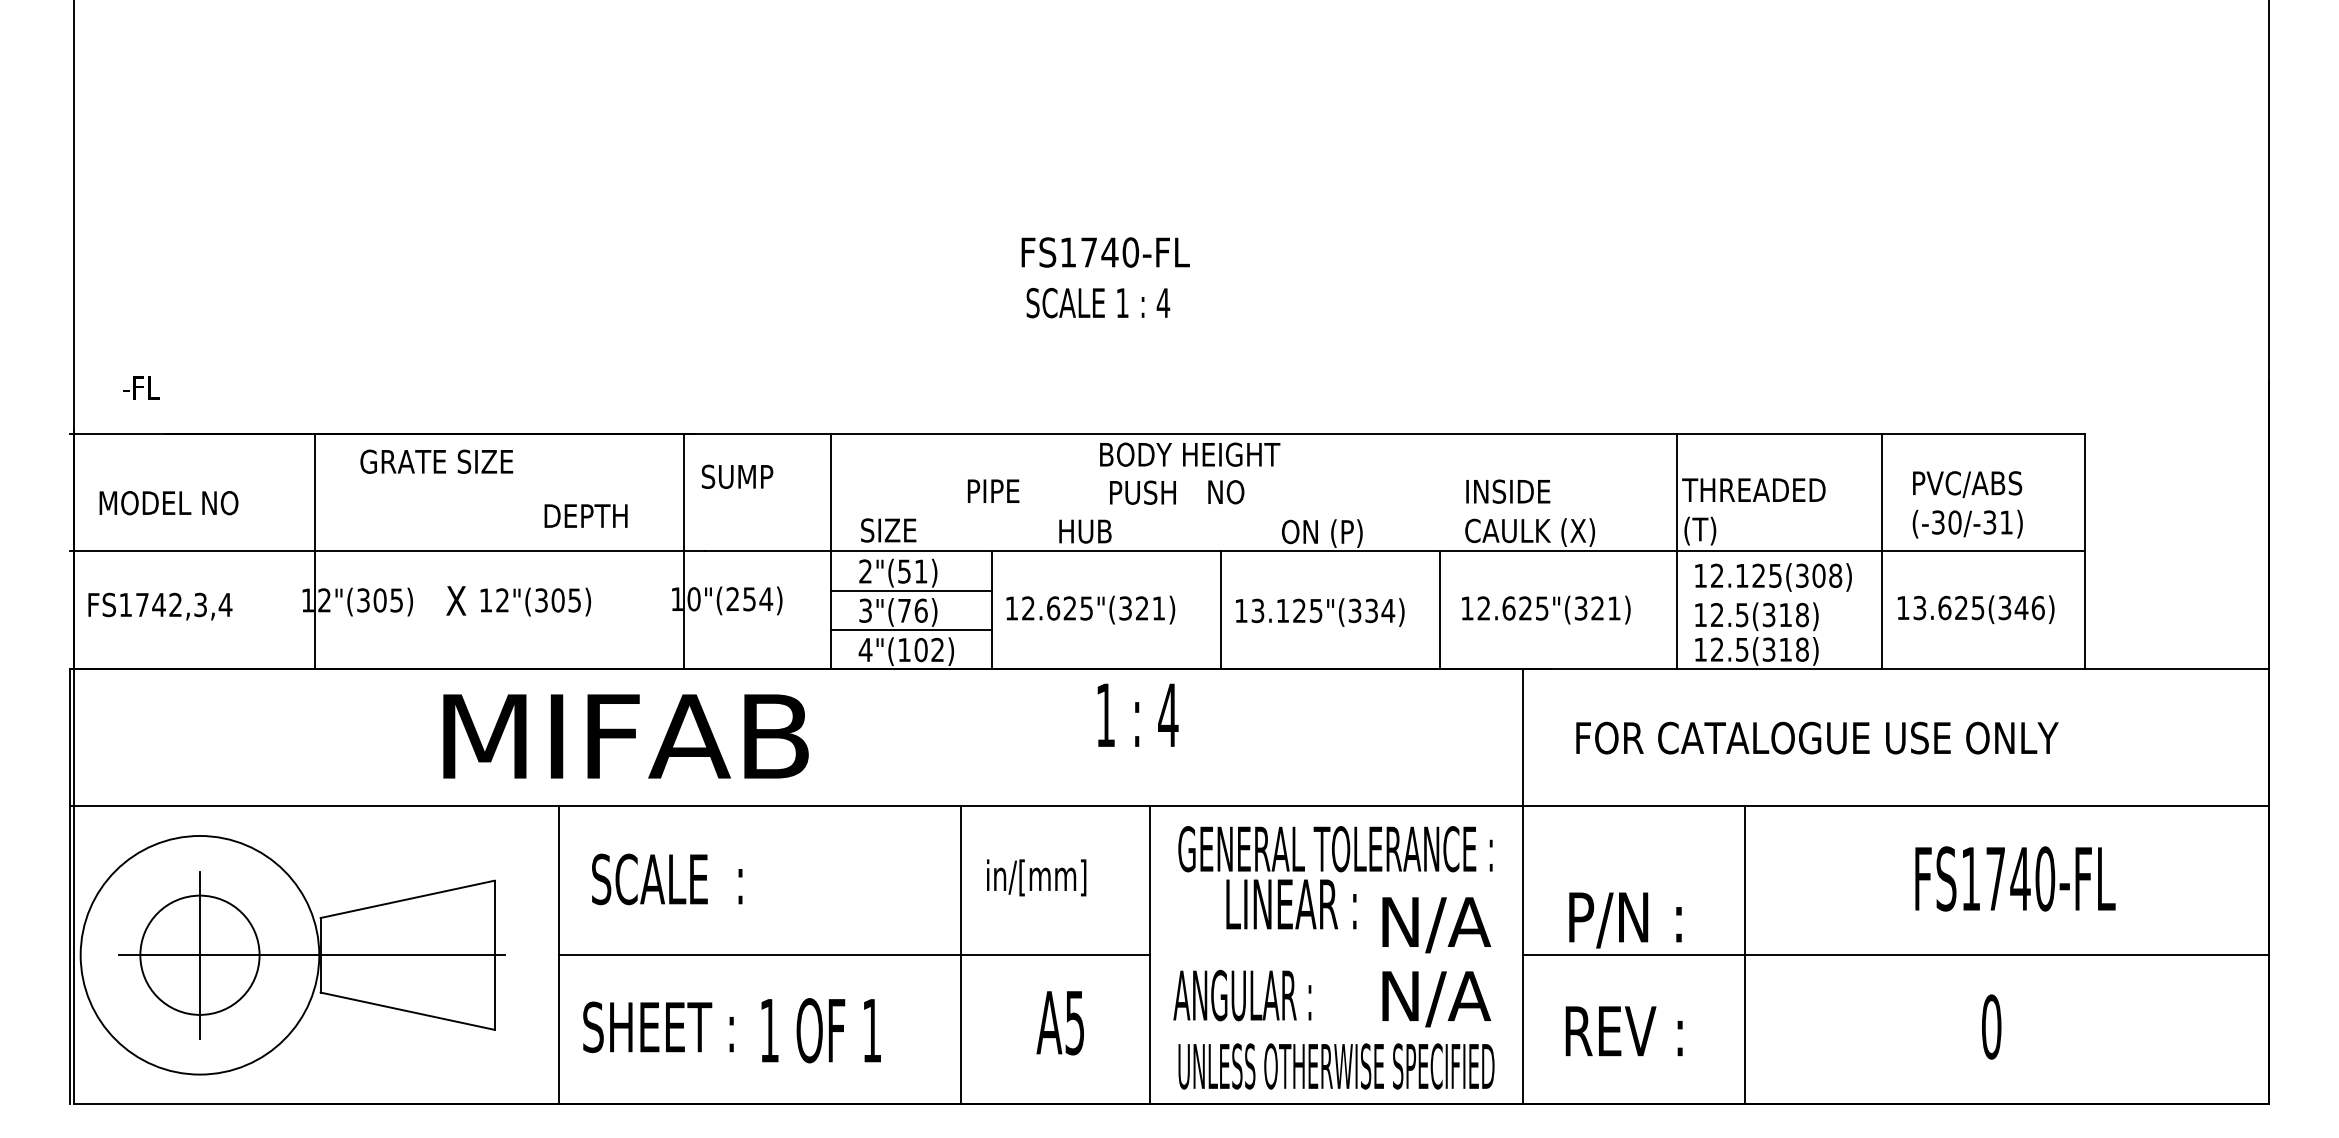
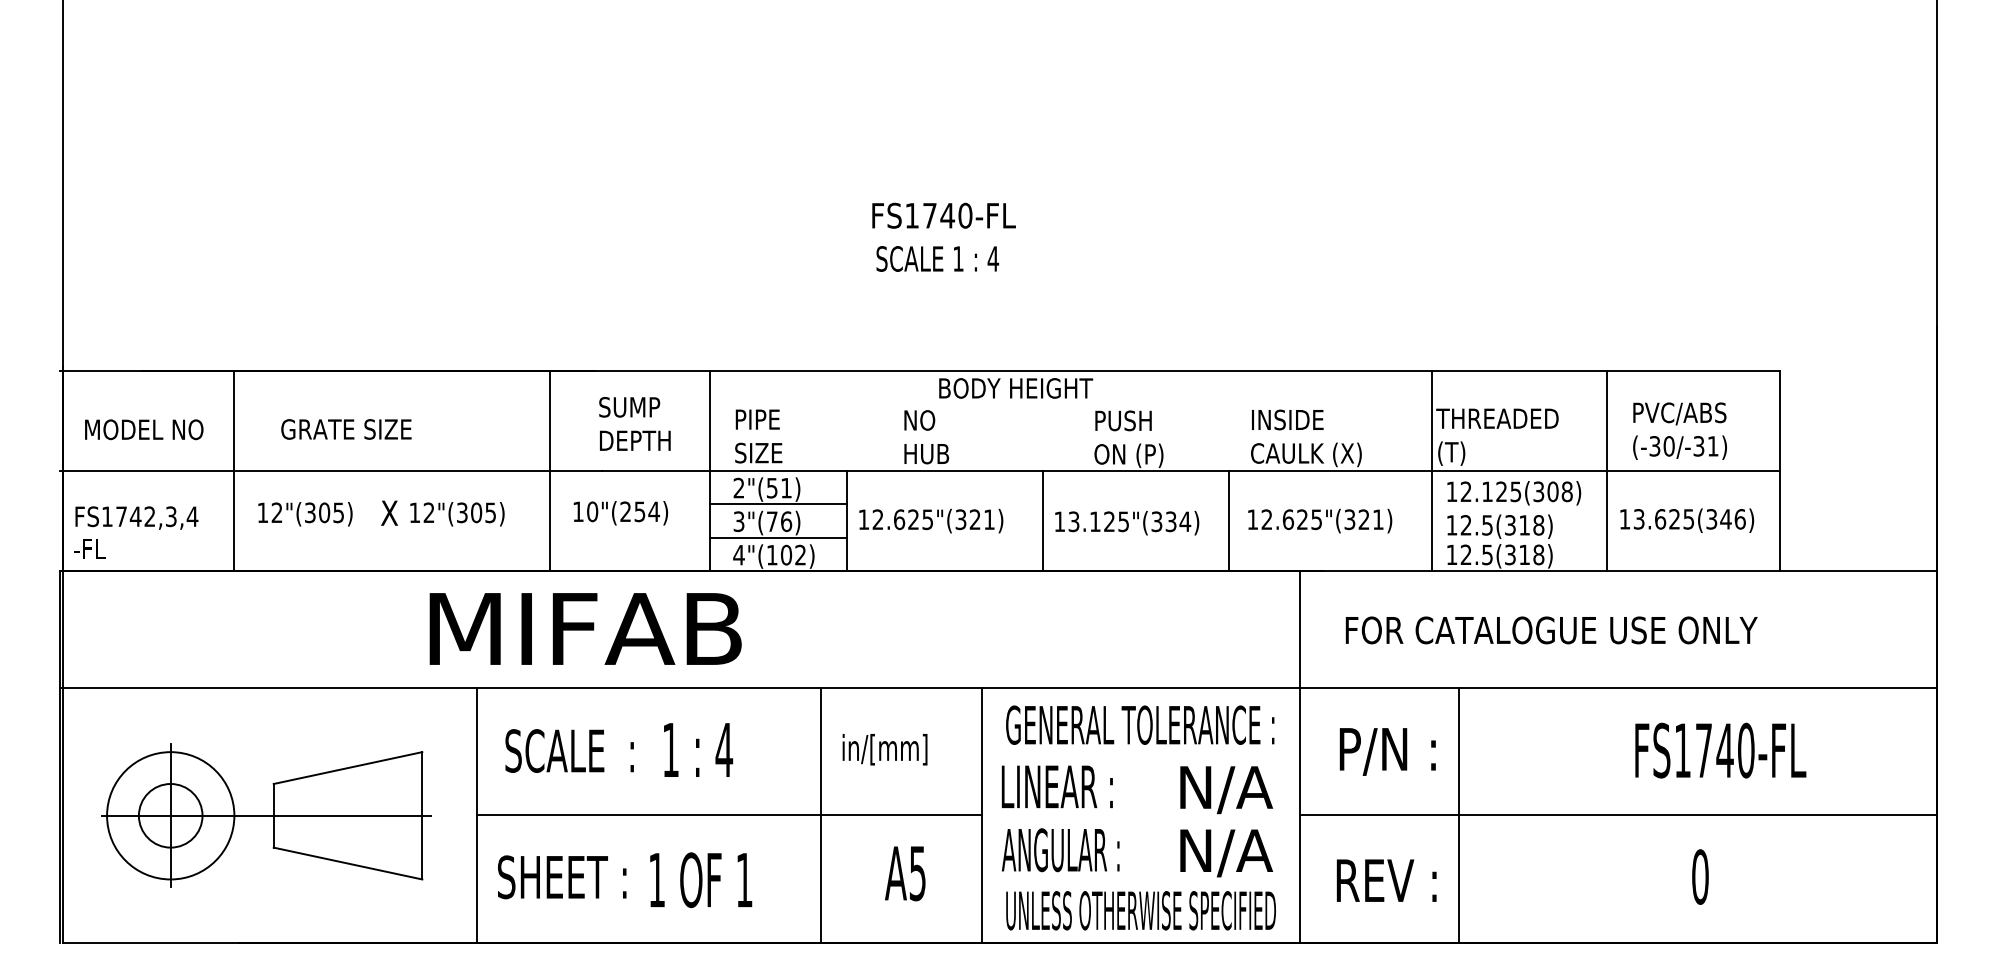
text: (141, 387) -> (90, 548), moved
text: (436, 461) -> (346, 429), moved
text: (993, 490) -> (757, 418), moved
text: (1142, 492) -> (1123, 420), moved
text: (1226, 492) -> (919, 420), moved
text: (585, 515) -> (634, 440), moved
line: (315, 550) -> (234, 470), moved
line: (683, 550) -> (549, 470), moved
text: (1137, 714) -> (697, 749), moved
text: (625, 736) -> (585, 629), moved
text: (1291, 904) -> (1057, 786), moved
text: (1625, 920) -> (1387, 751), moved
circle: (199, 954) -> (170, 815), size x0.62
line: (1745, 954) -> (1459, 815), moved
circle: (199, 955) -> (170, 815), size x0.62

